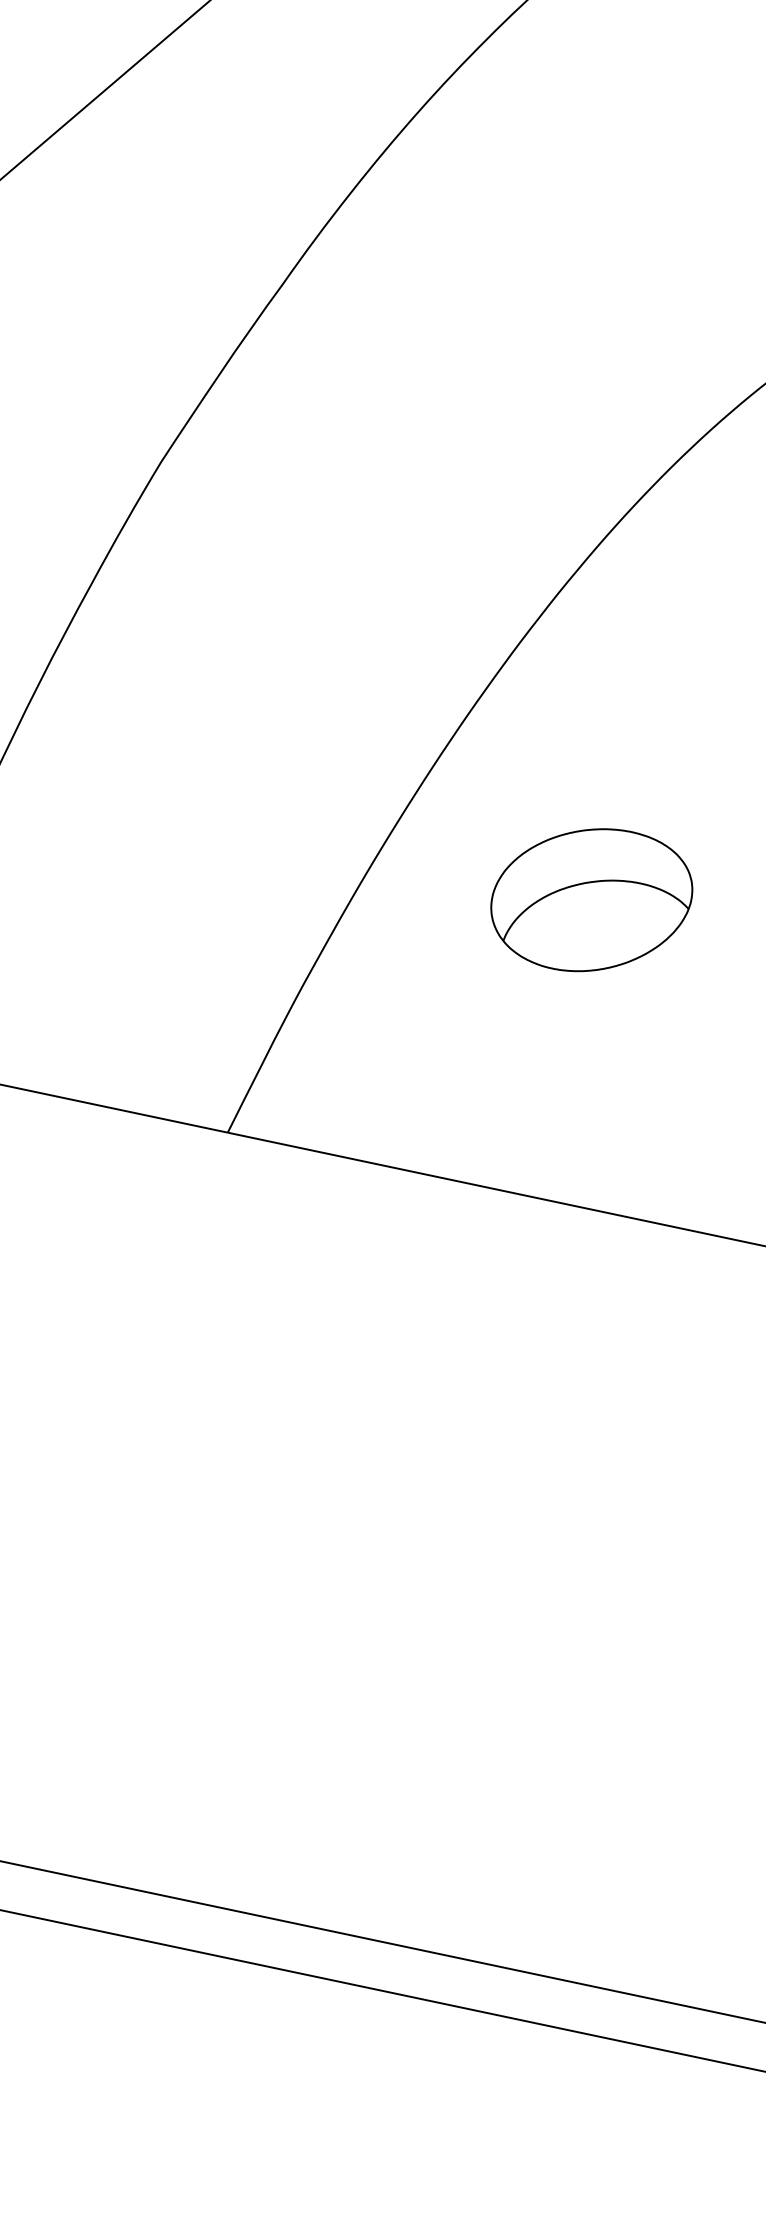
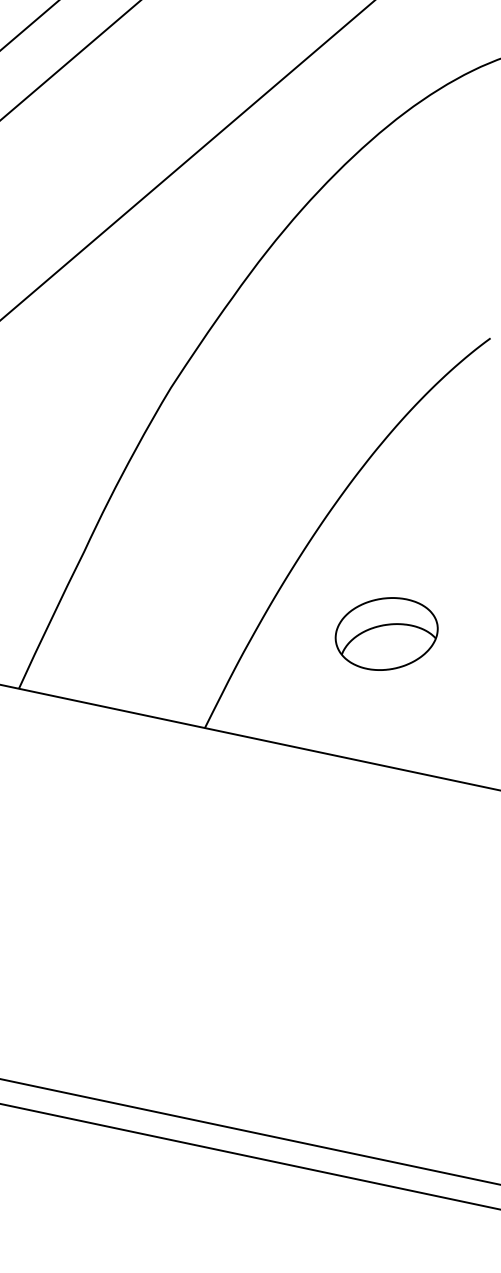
part: (591, 899) -> (386, 633), moved

